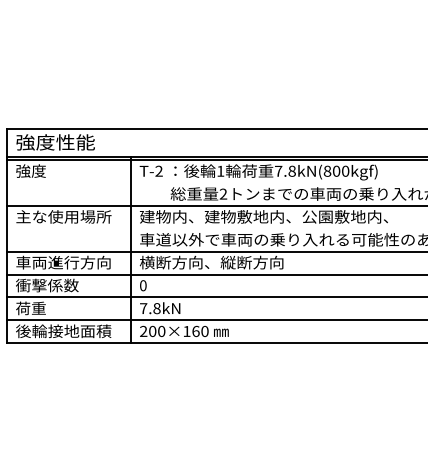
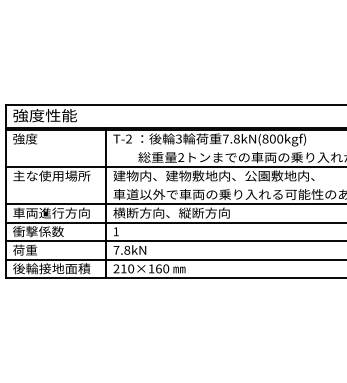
text: (220, 170) -> (178, 138), 1 -> 3
text: (143, 285) -> (116, 231), 0 -> 1
text: (152, 331) -> (123, 268), 200×160 -> 210×160

